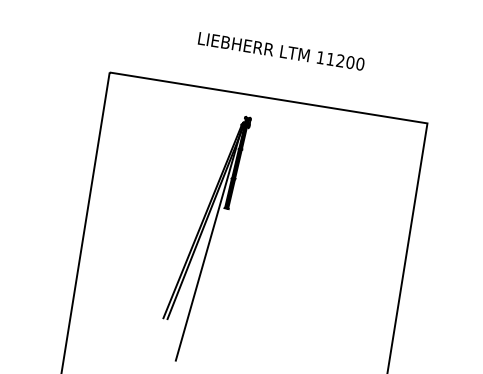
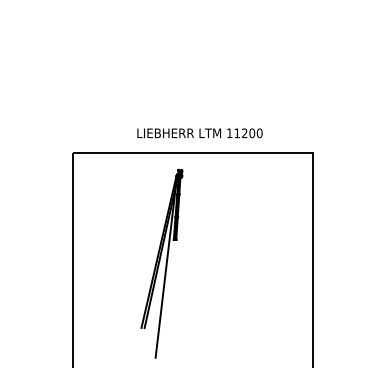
text: (280, 51) -> (199, 133), moved

